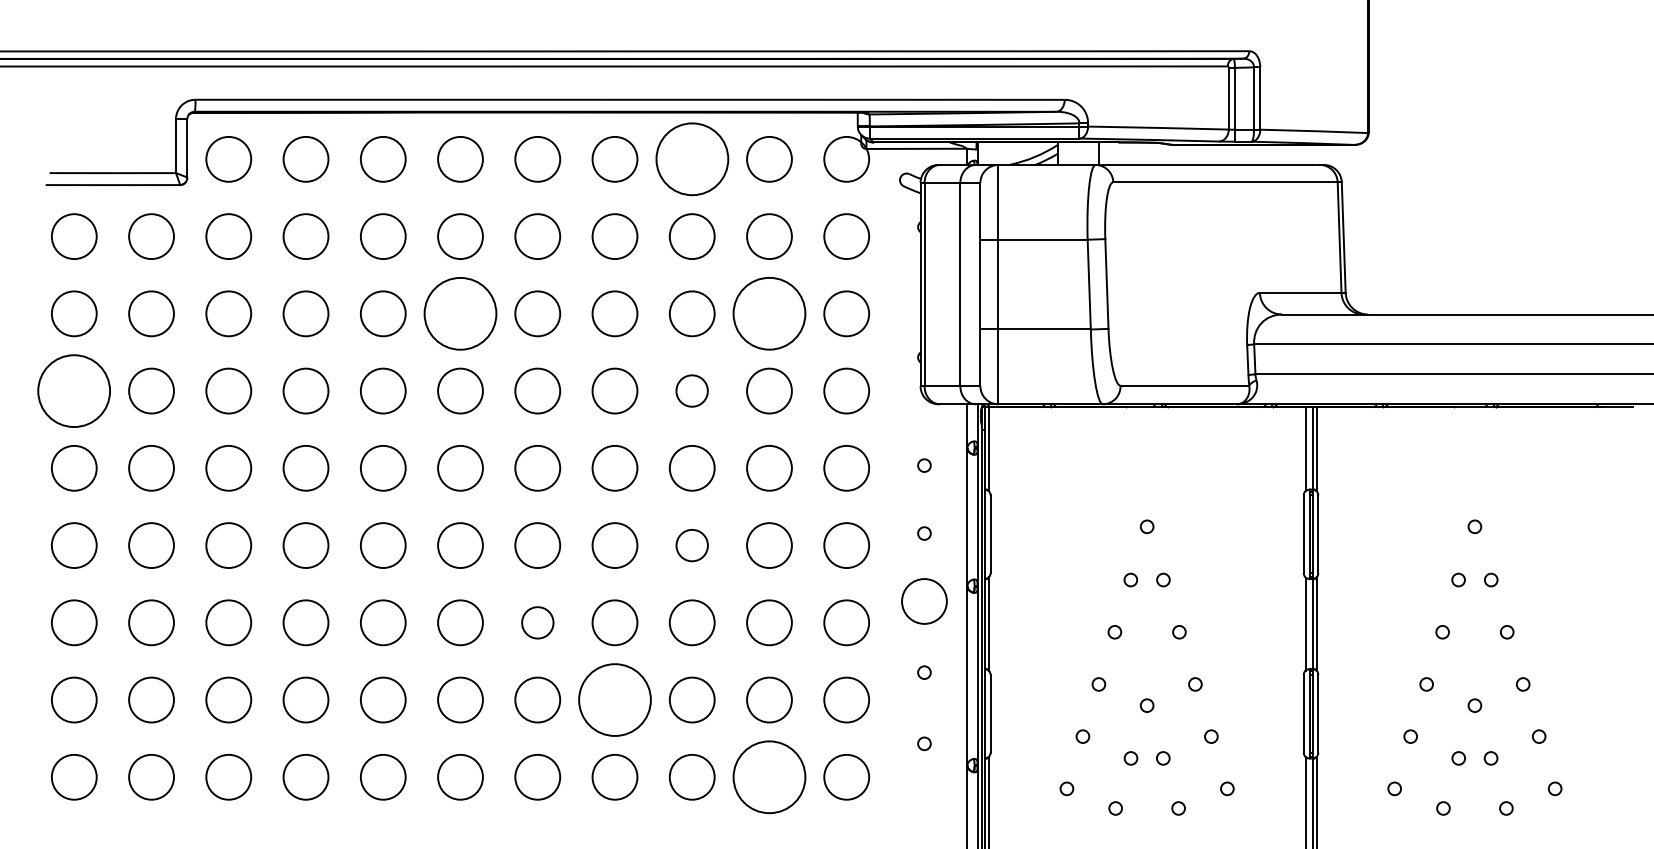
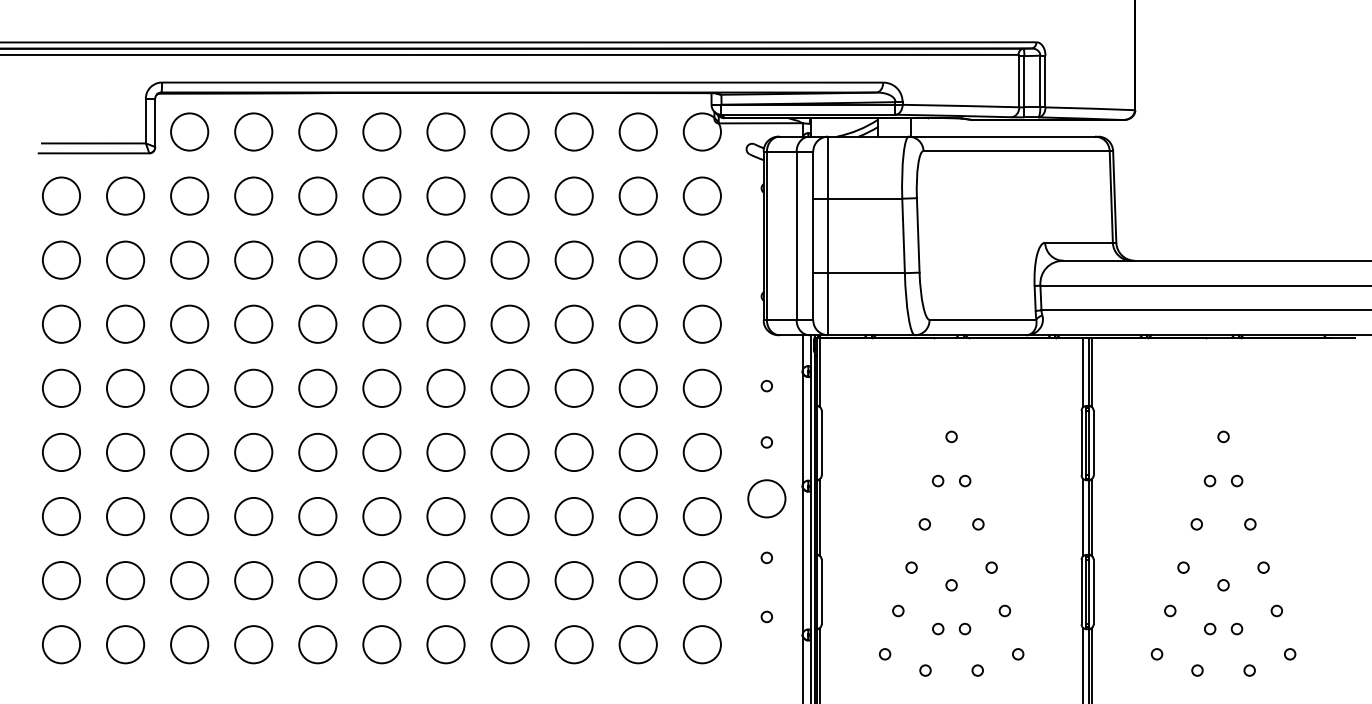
circle: (691, 159) -> (573, 132), size x0.62
circle: (460, 313) -> (381, 259), size x0.62
circle: (769, 313) -> (638, 259), size x0.62
circle: (74, 390) -> (61, 323), size x0.62
circle: (691, 390) -> (573, 323), size x1.43
circle: (691, 545) -> (573, 452), size x1.43
circle: (537, 622) -> (445, 516), size x1.43
circle: (614, 699) -> (509, 580), size x0.62
circle: (769, 776) -> (638, 644), size x0.62

